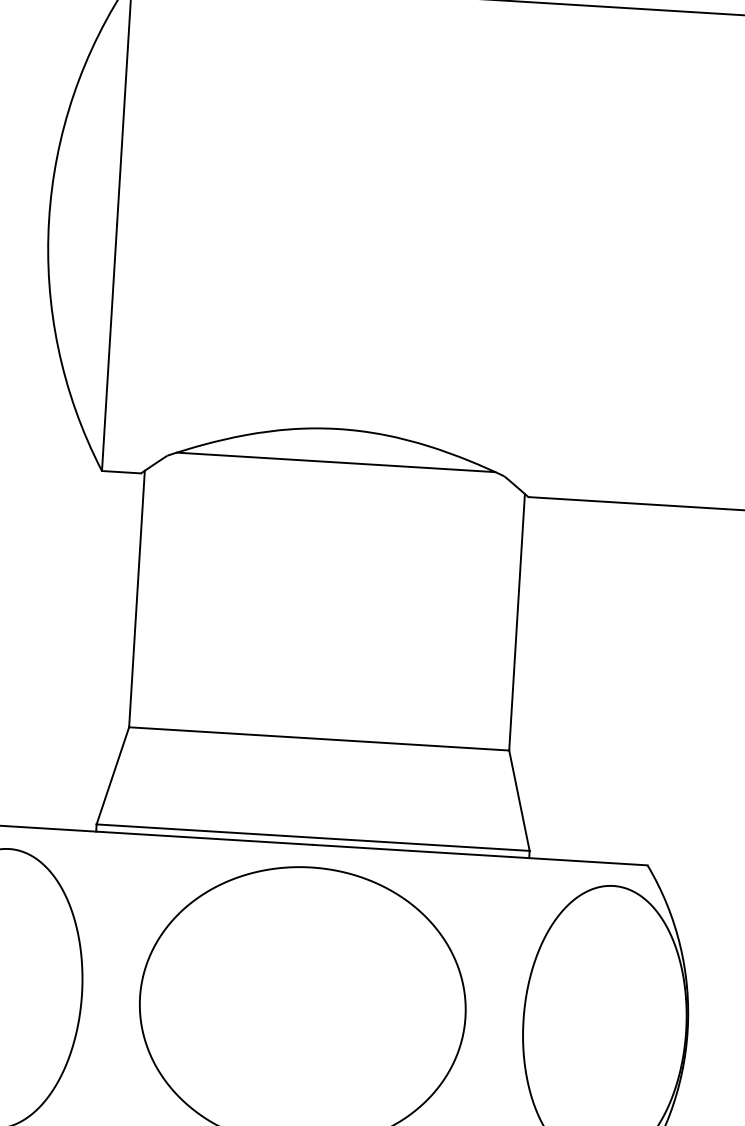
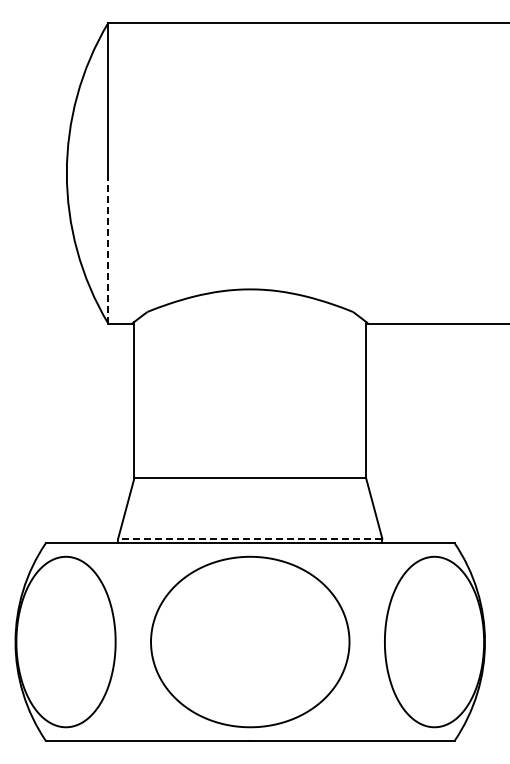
line: (109, 346) -> (108, 247), solid -> dashed
line: (336, 462) -> (250, 309), removed
line: (311, 837) -> (249, 538), solid -> dashed

